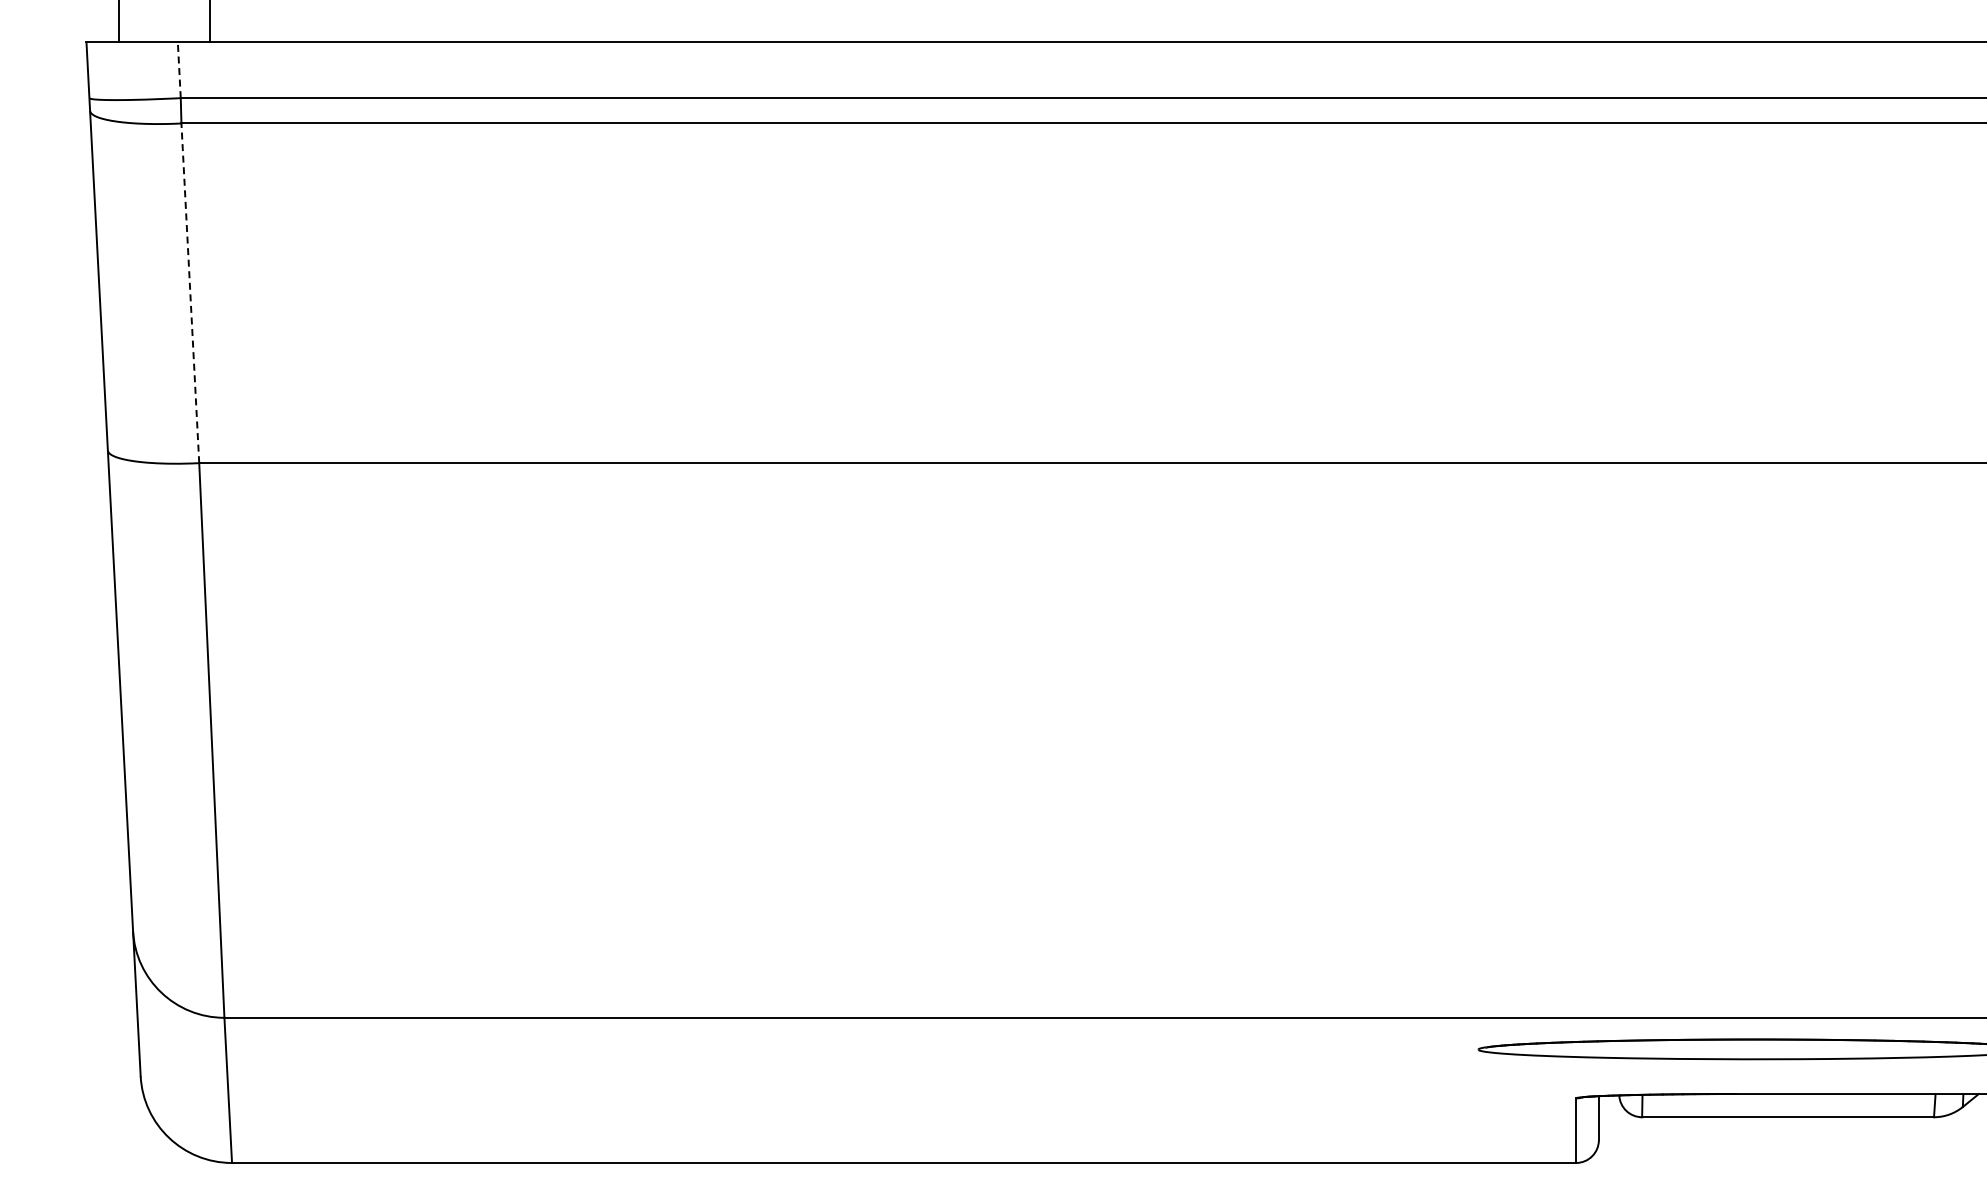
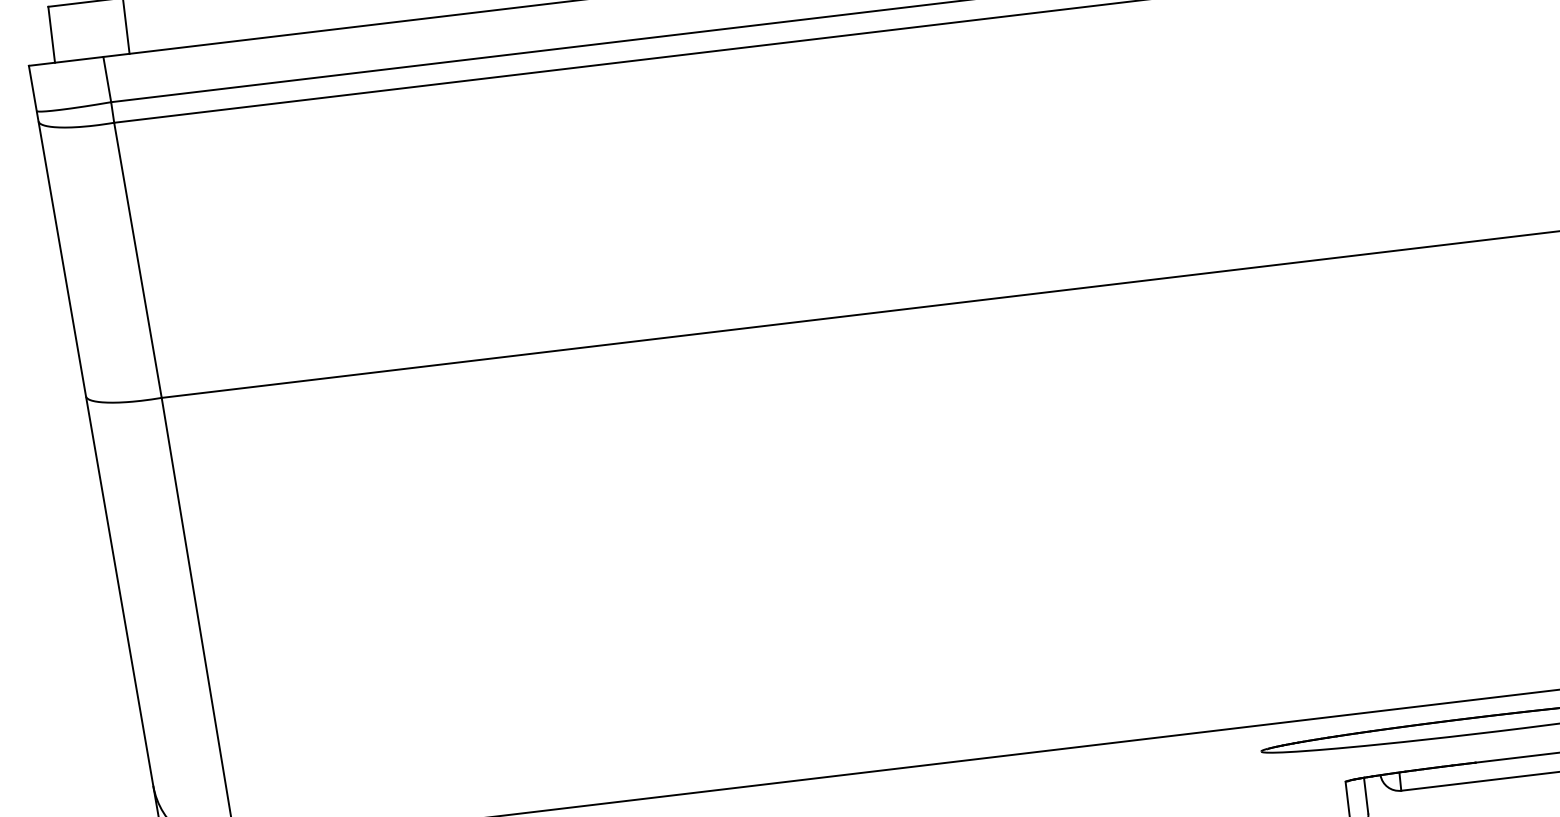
line: (179, 70) -> (107, 79), dashed -> solid
line: (190, 292) -> (138, 259), dashed -> solid

